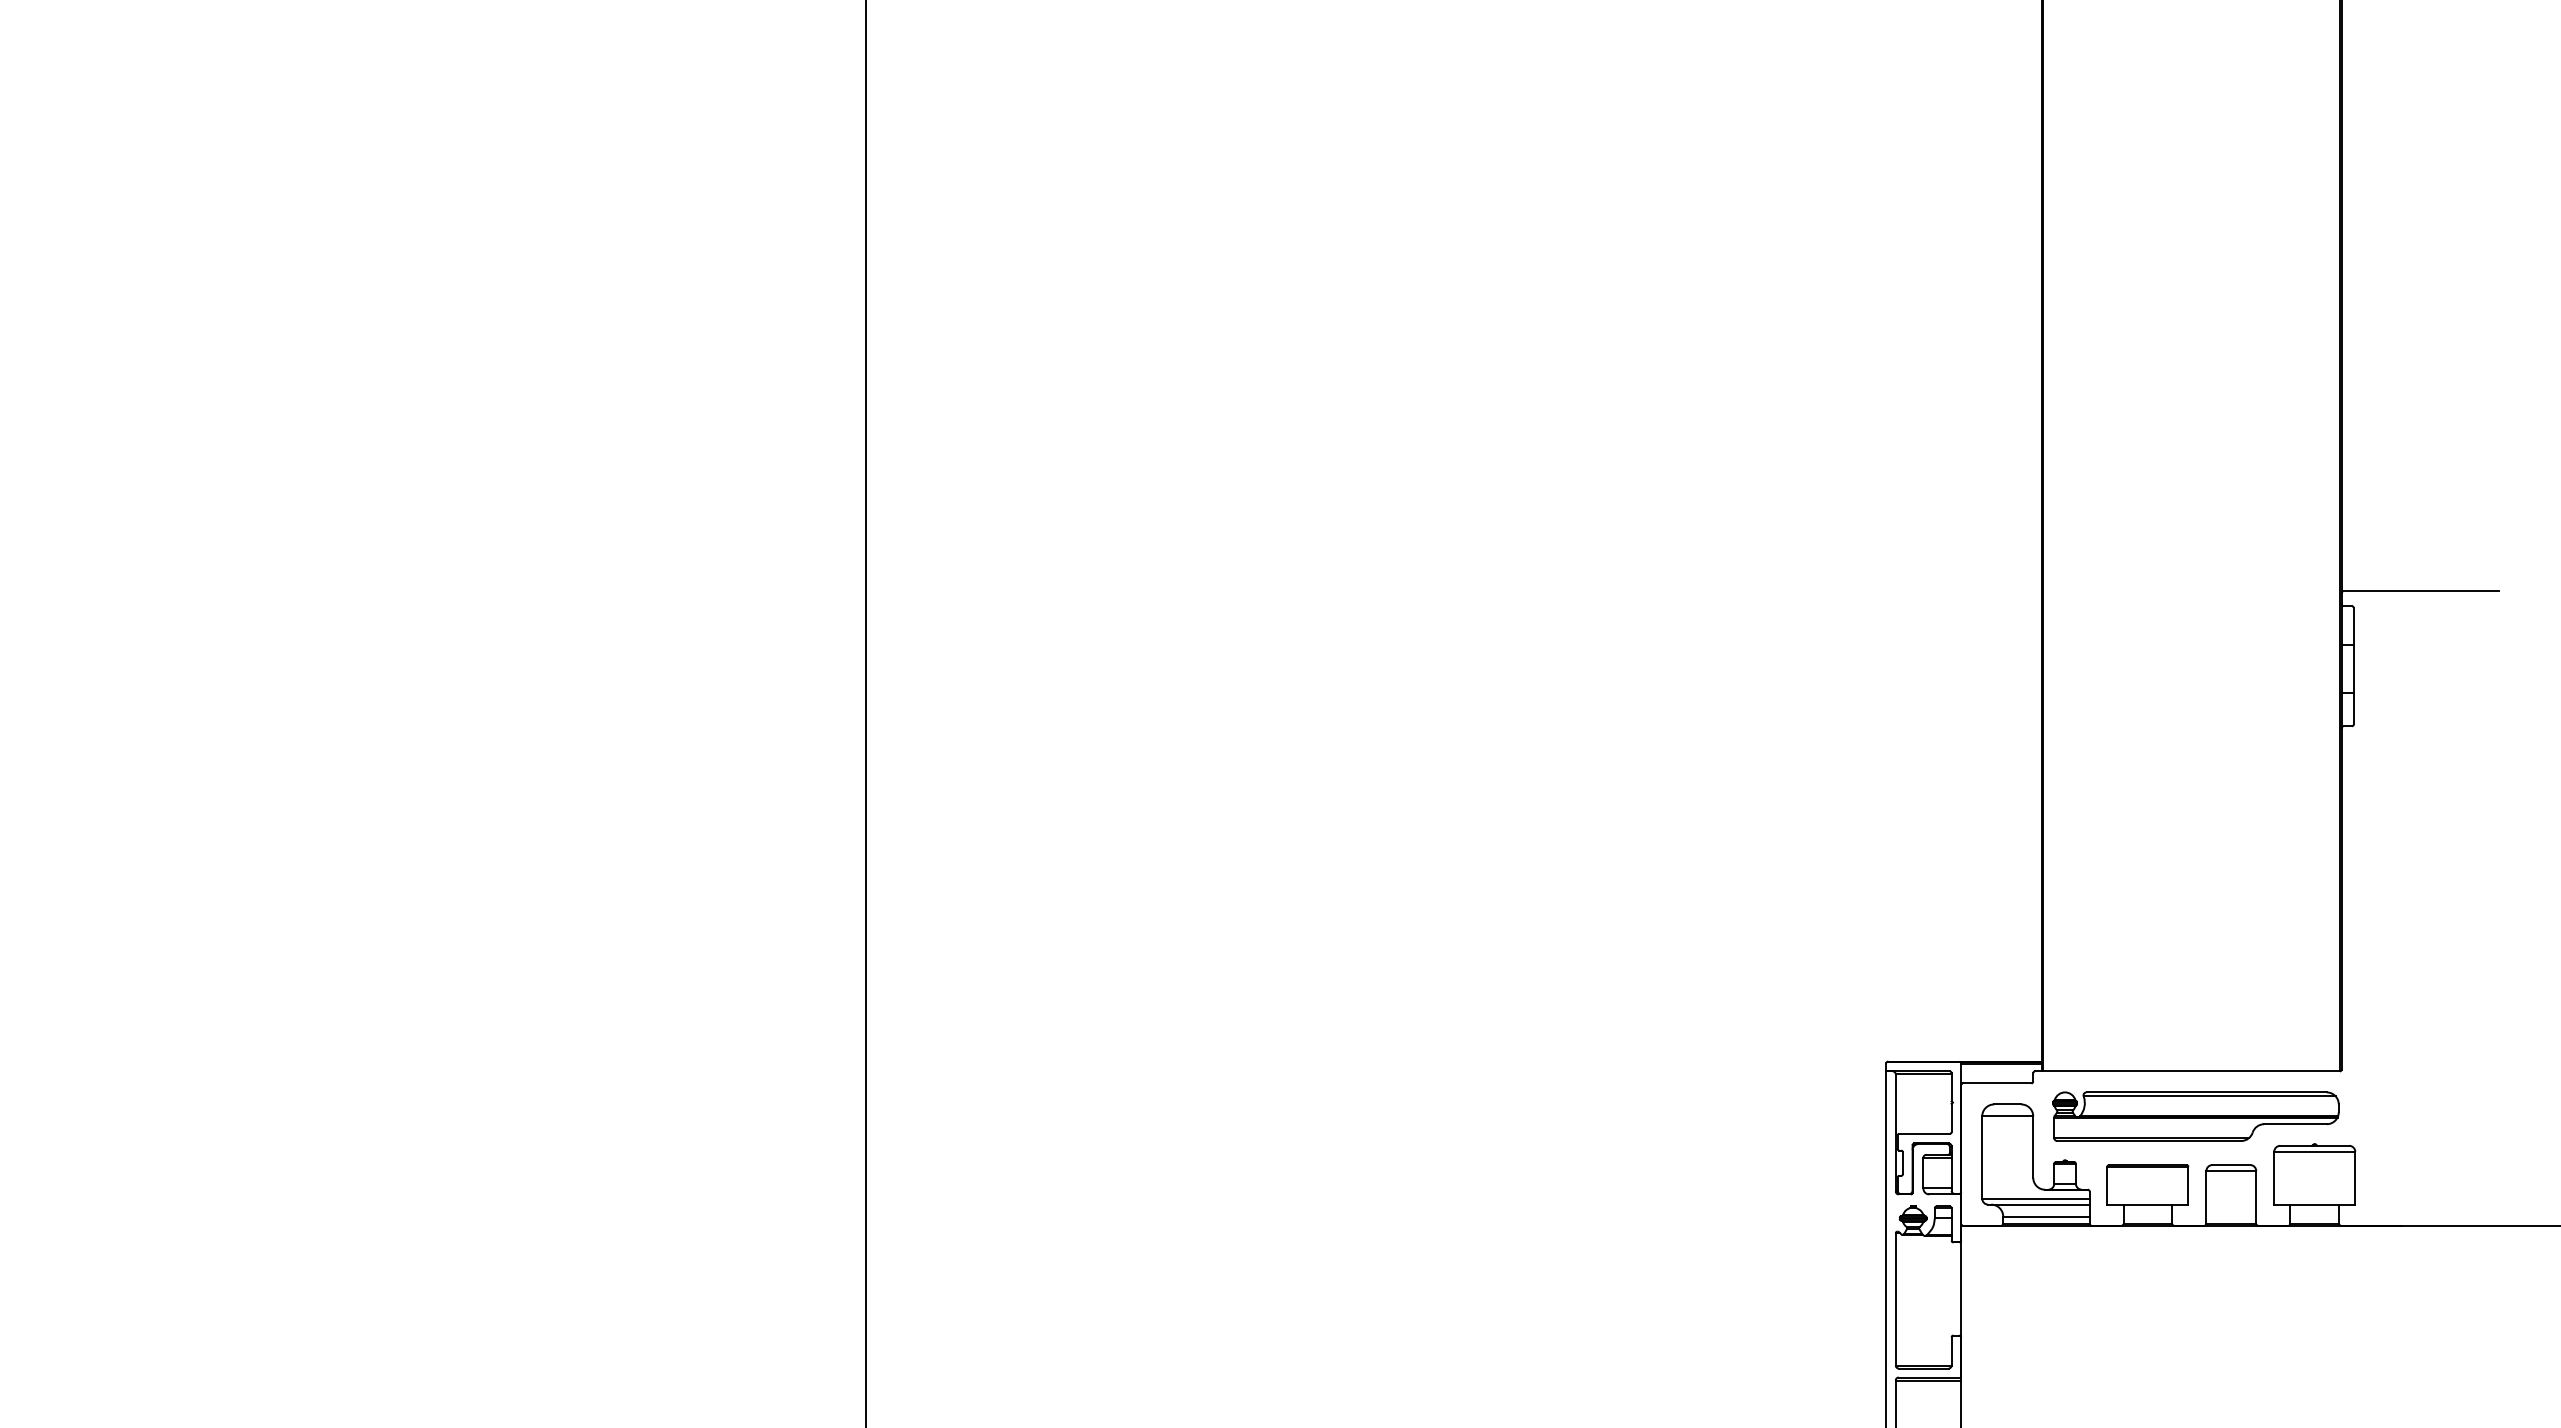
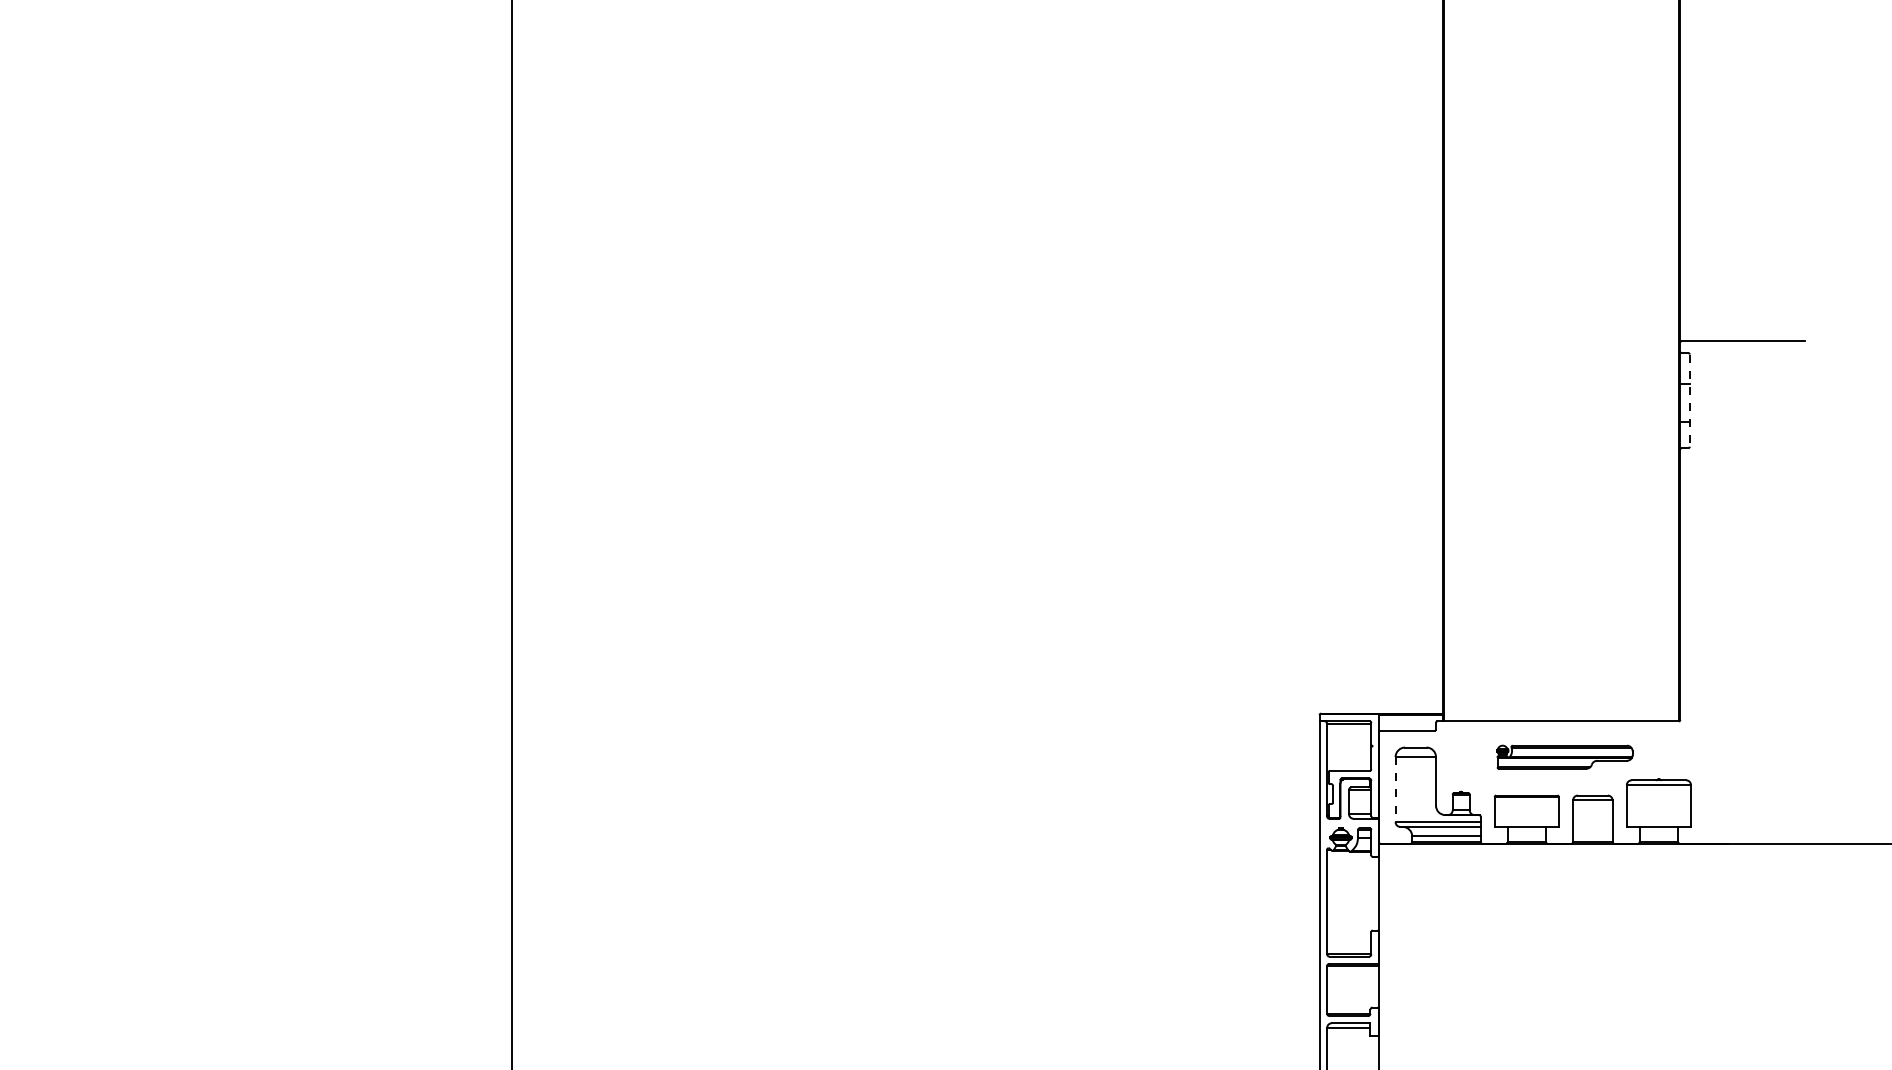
line: (2353, 666) -> (1689, 400), solid -> dashed
part: (2195, 1116) -> (1564, 757), size x0.6
line: (1982, 1158) -> (1395, 790), solid -> dashed

